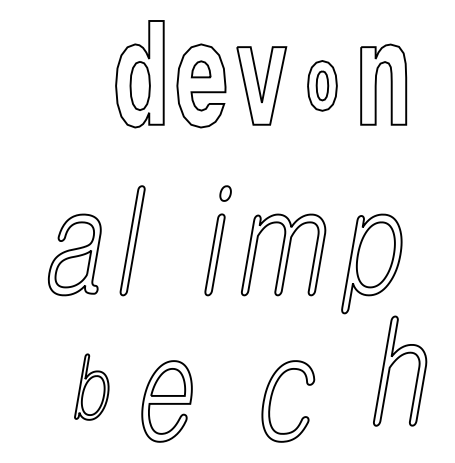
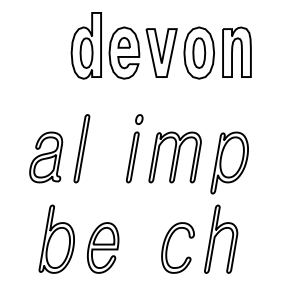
part: (321, 84) -> (198, 52), size x1.67
part: (400, 369) -> (221, 238), moved
part: (91, 386) -> (56, 238), size x1.67

